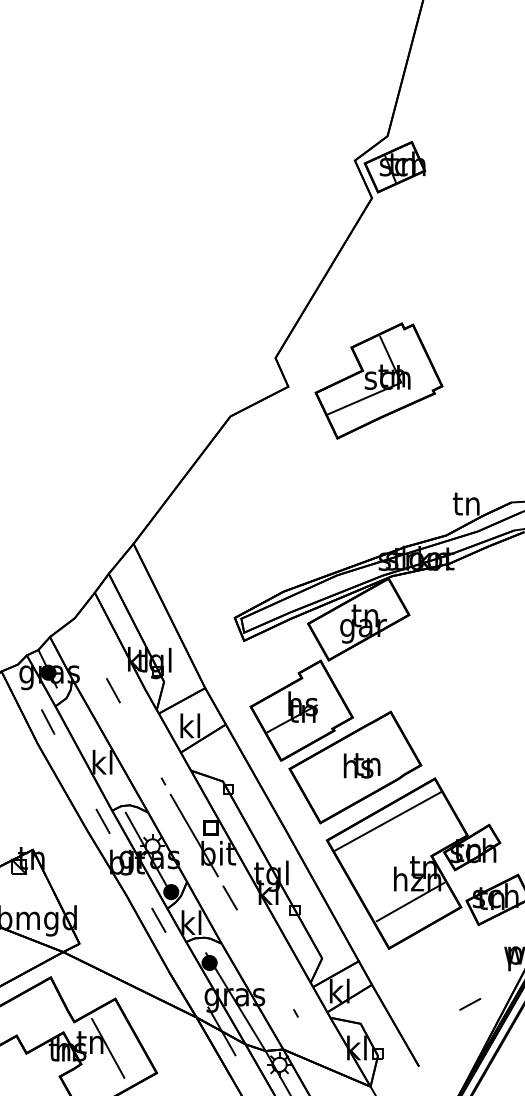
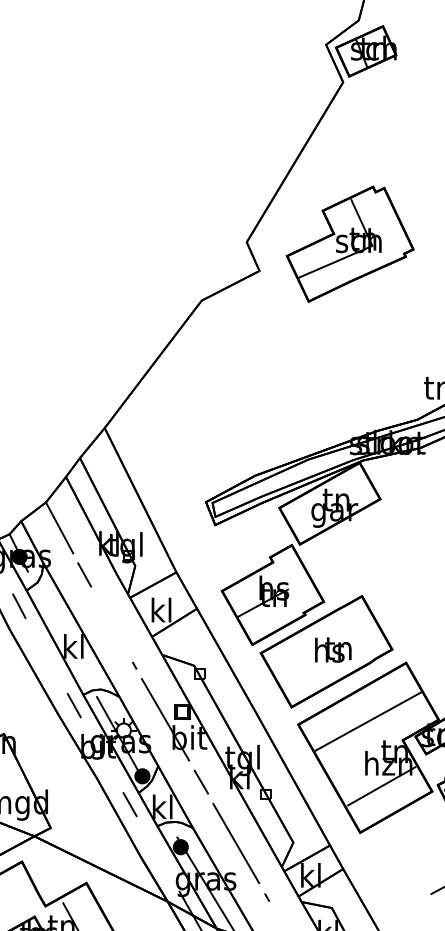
part: (378, 380) -> (349, 243), moved
line: (88, 643) -> (59, 527), added
line: (388, 821) -> (368, 721), moved
line: (264, 958) -> (235, 842), added

